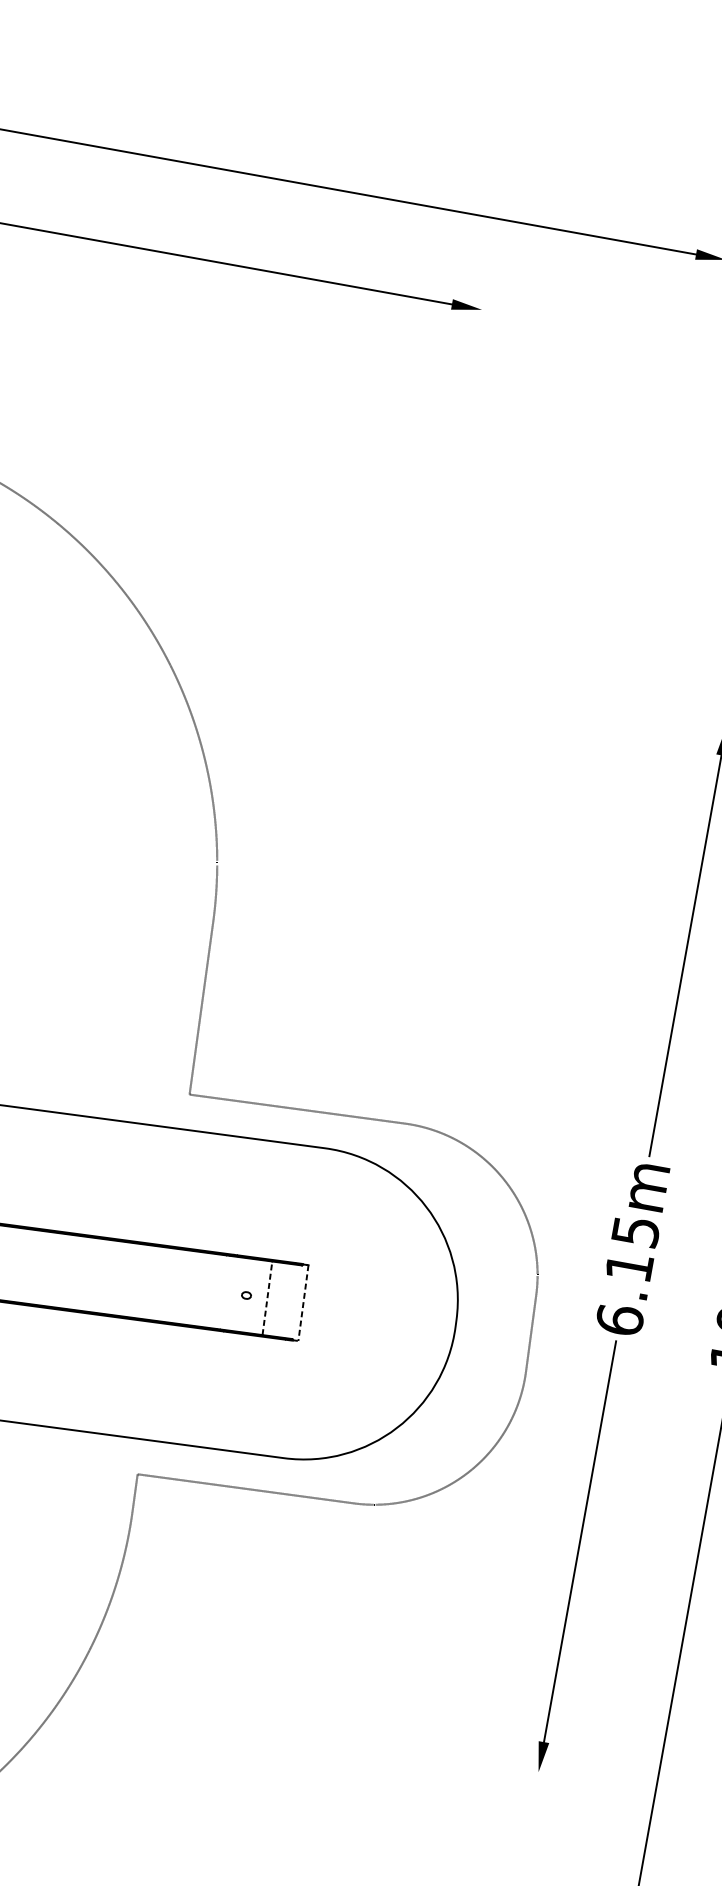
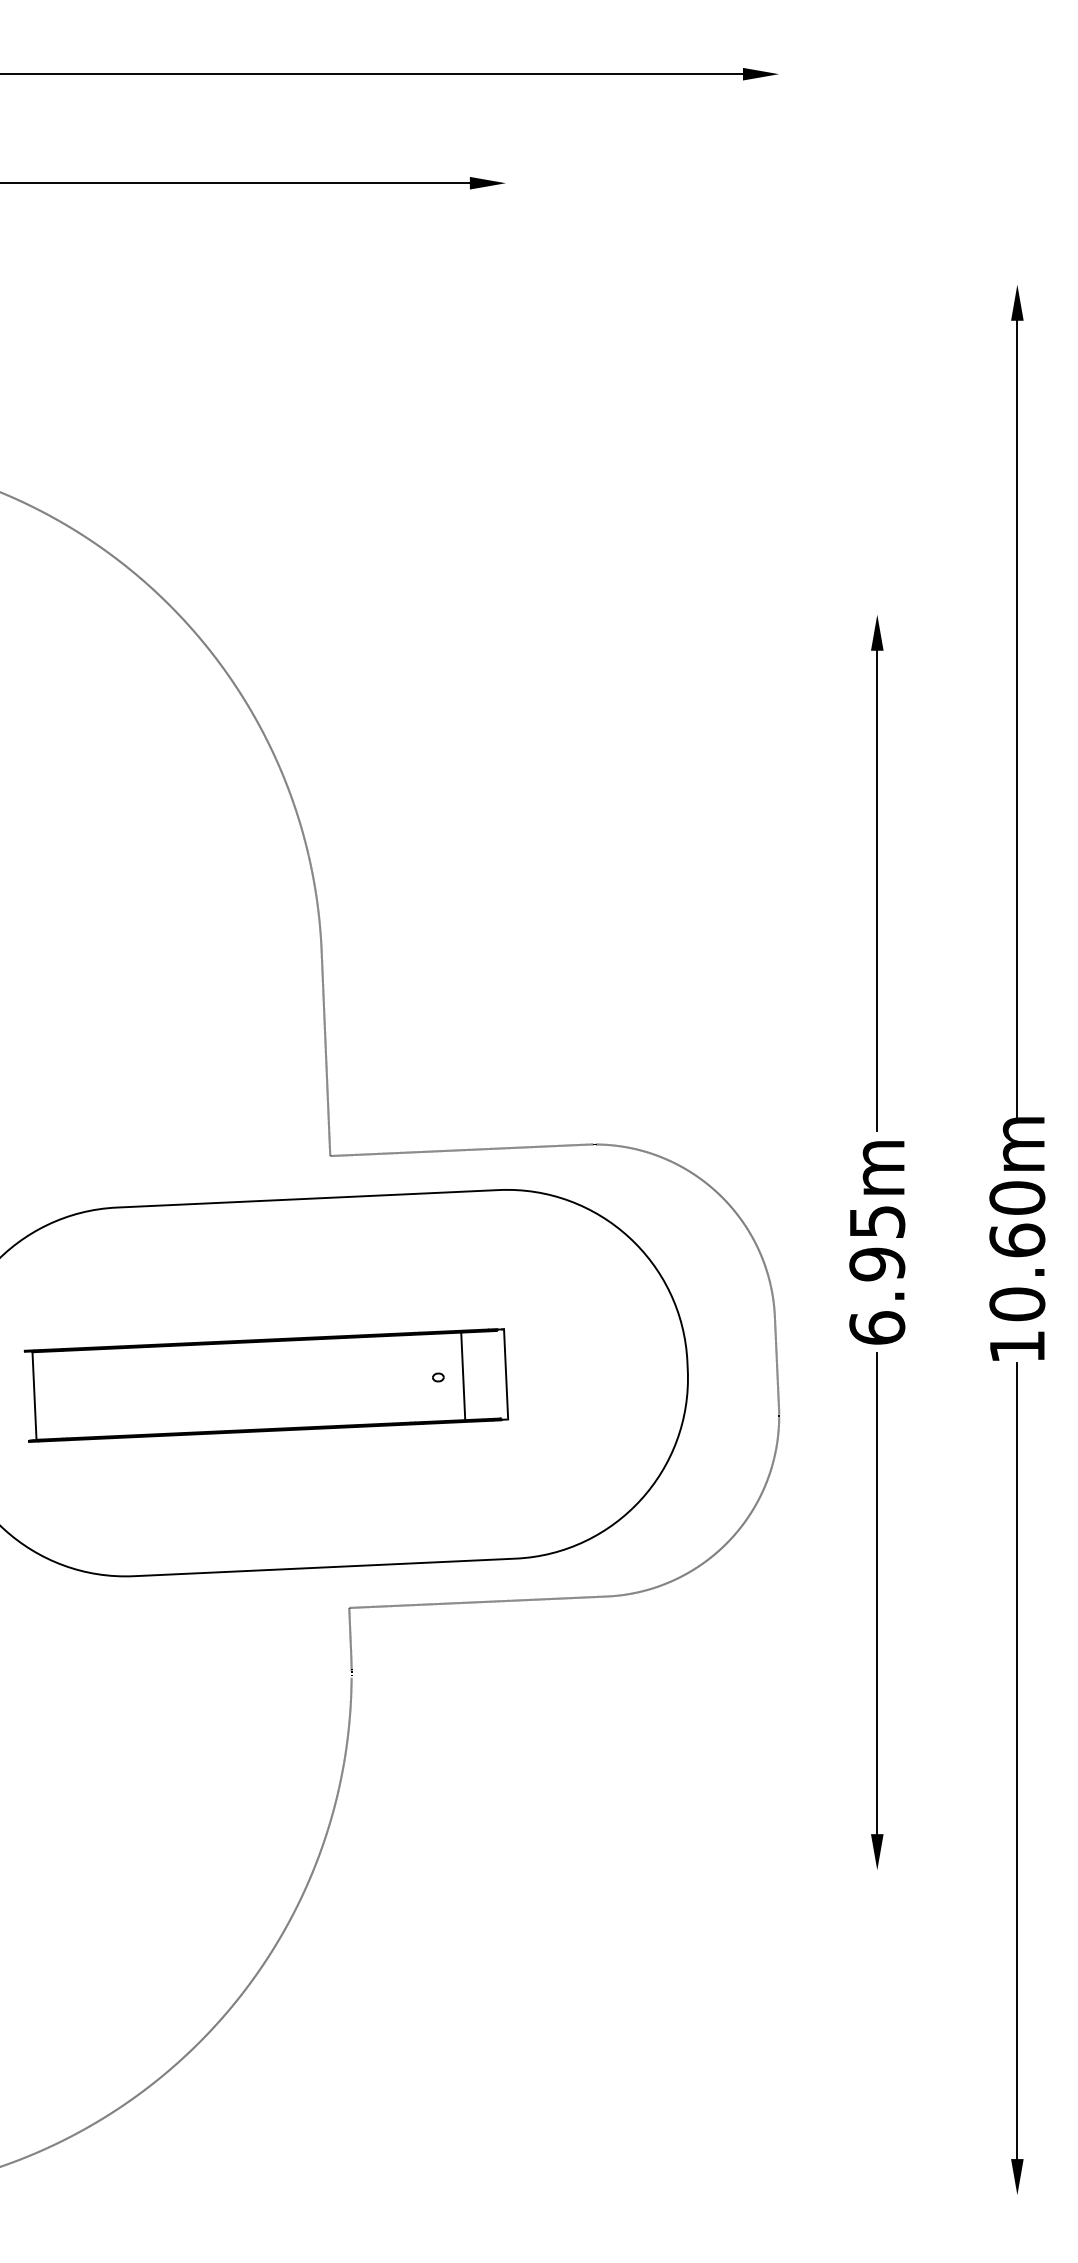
text: (629, 1267) -> (877, 1264), 6.15m -> 6.95m
line: (267, 1298) -> (463, 1376), dashed -> solid
line: (303, 1303) -> (506, 1374), dashed -> solid

